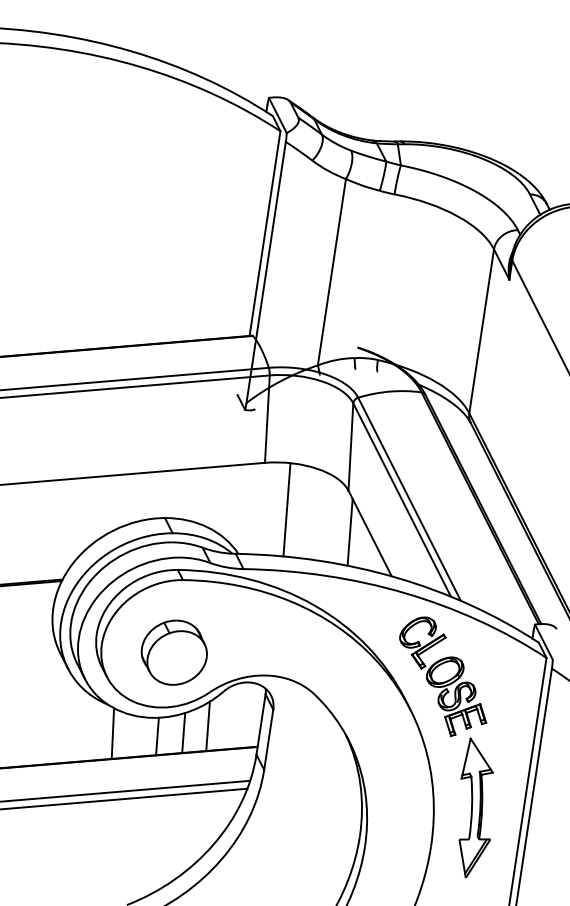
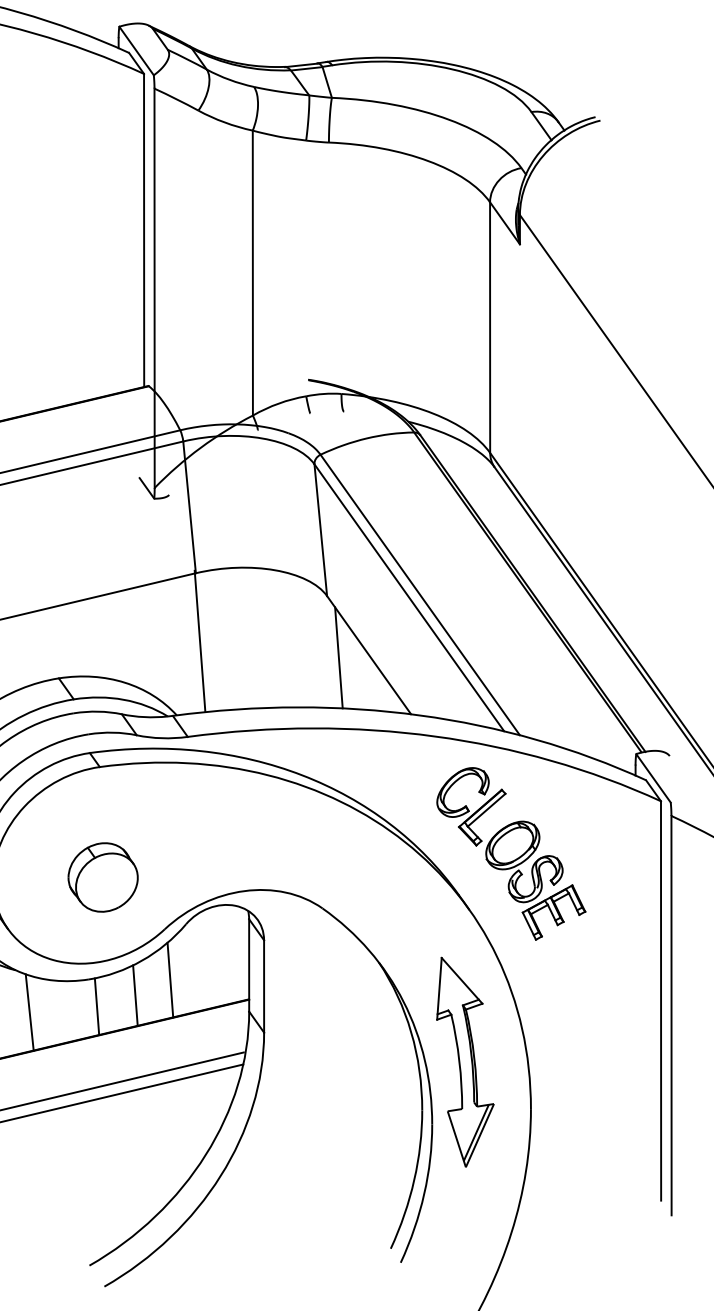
line: (286, 509) -> (199, 641), moved
part: (173, 652) -> (101, 877), size x0.7
part: (475, 807) -> (464, 1059), moved

